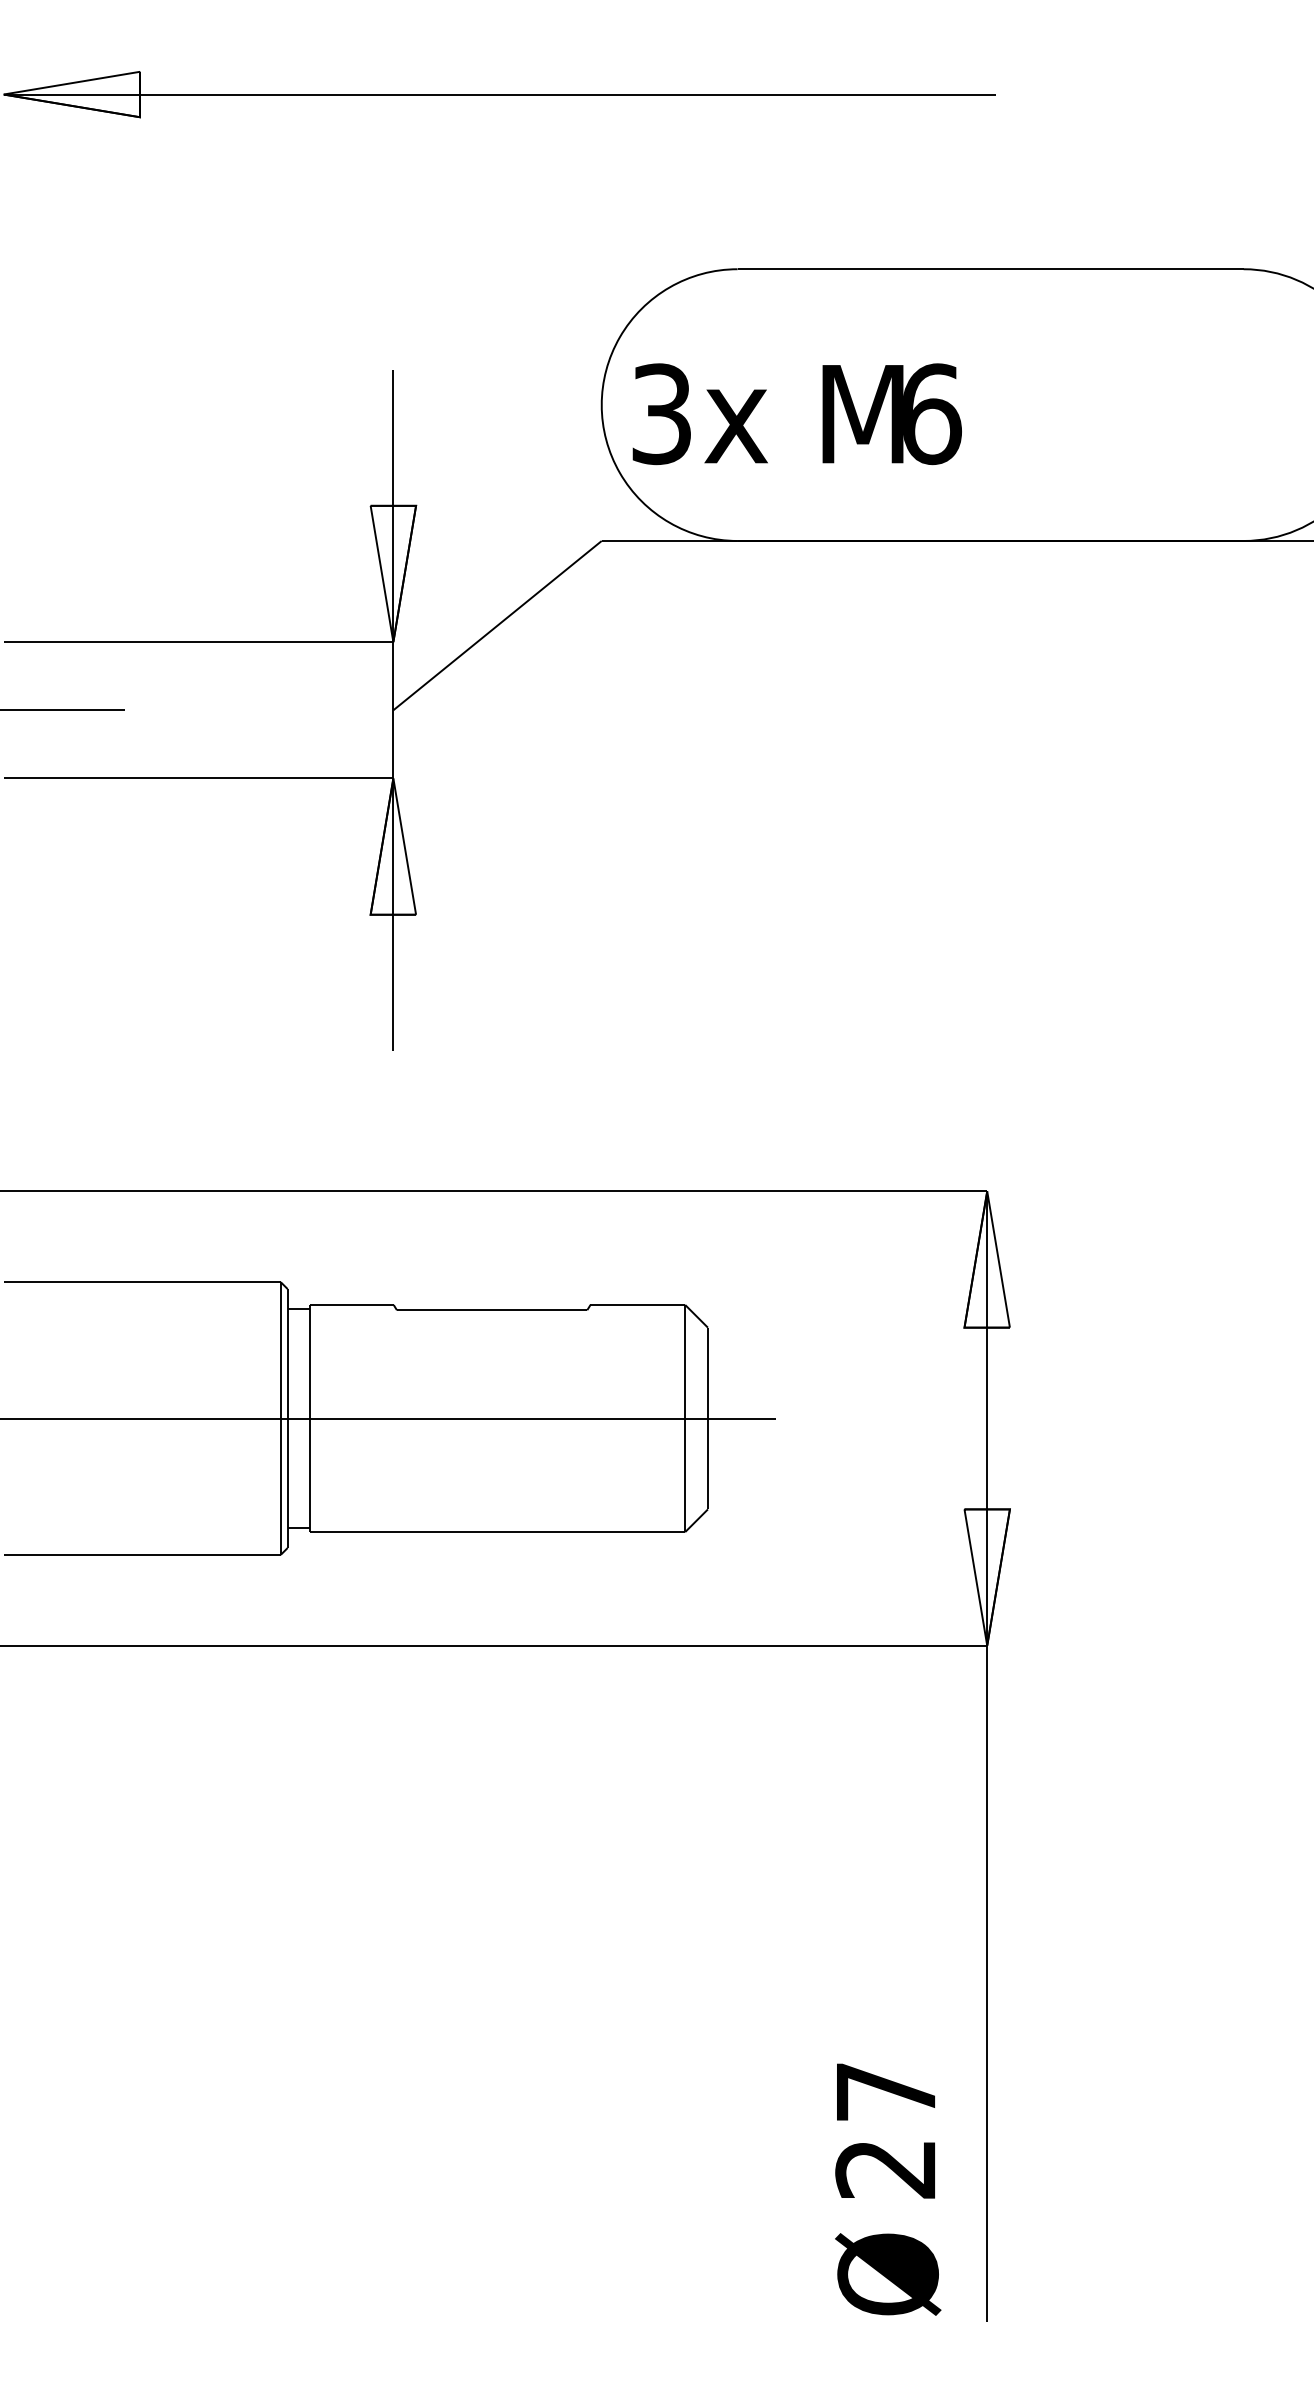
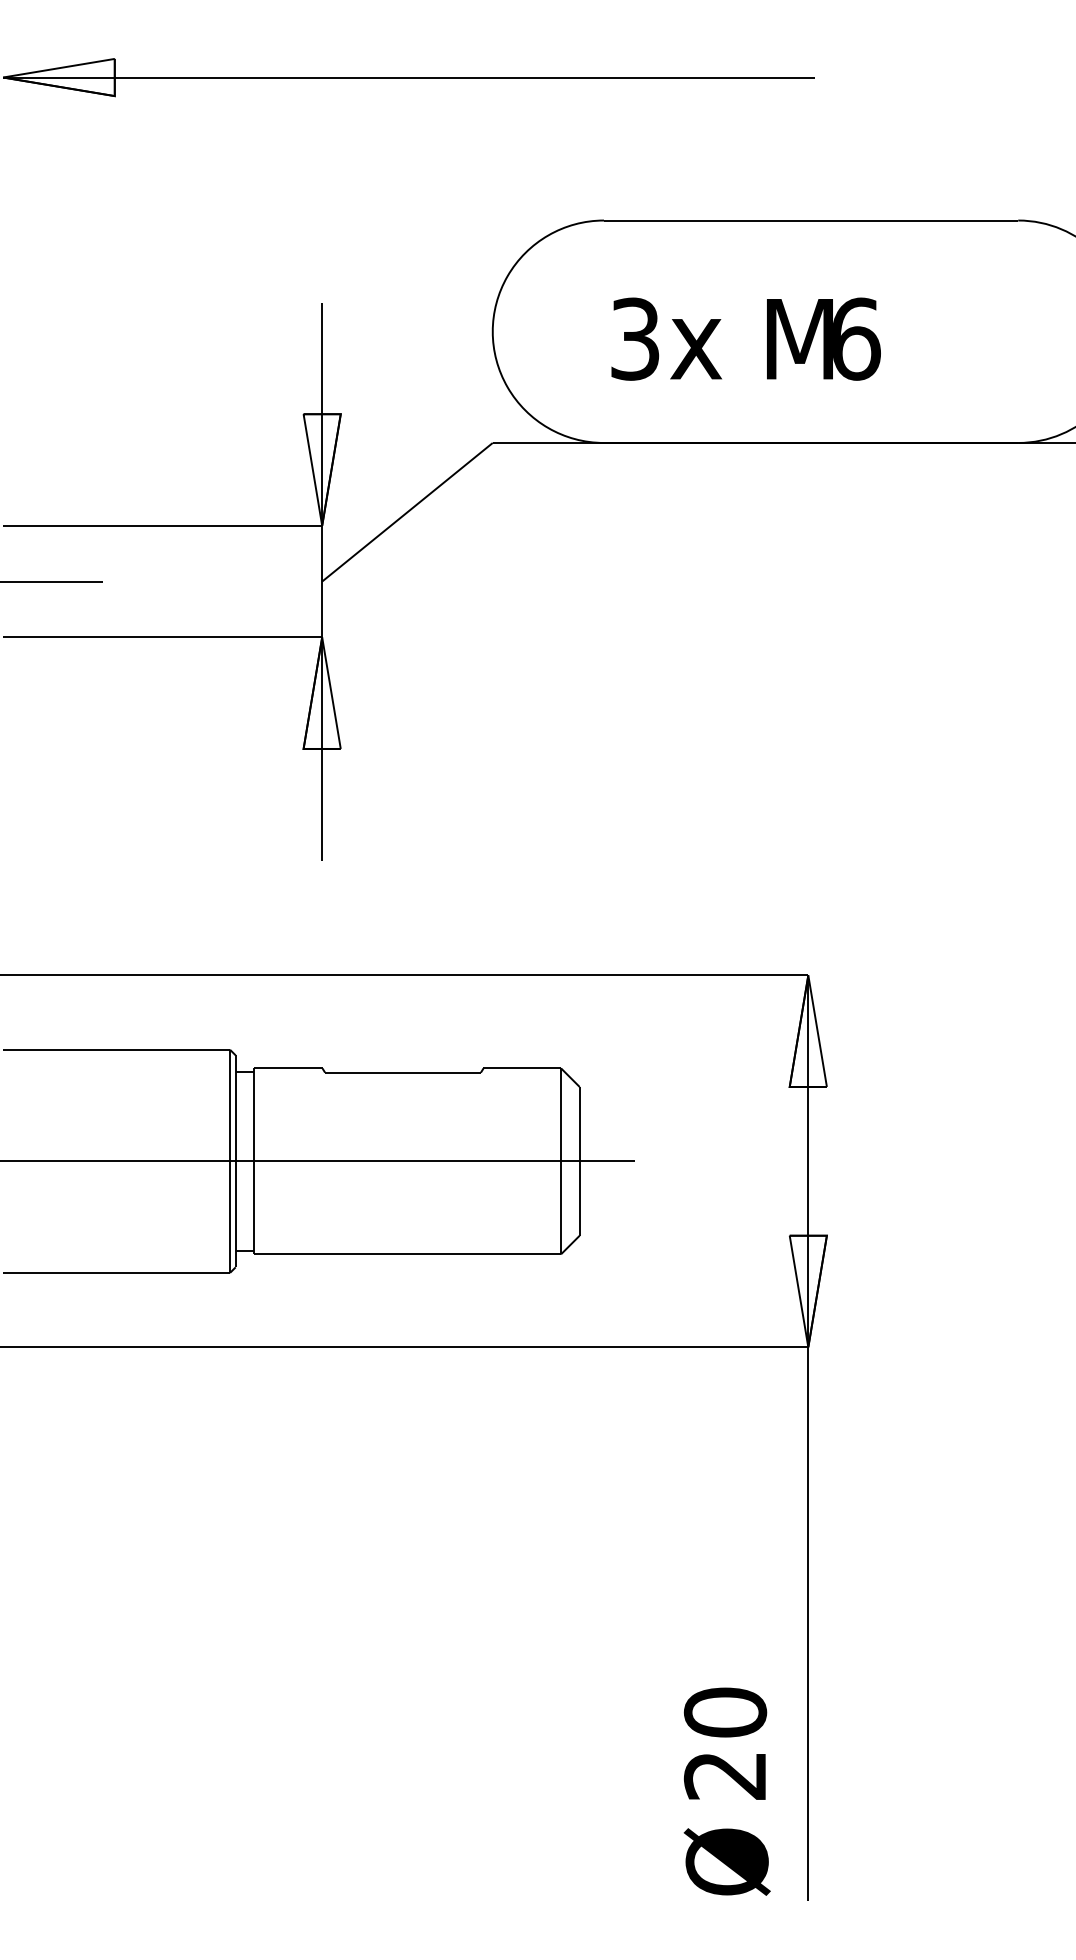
text: (796, 414) -> (745, 339), moved
text: (885, 2091) -> (725, 1712), 27 -> 20

